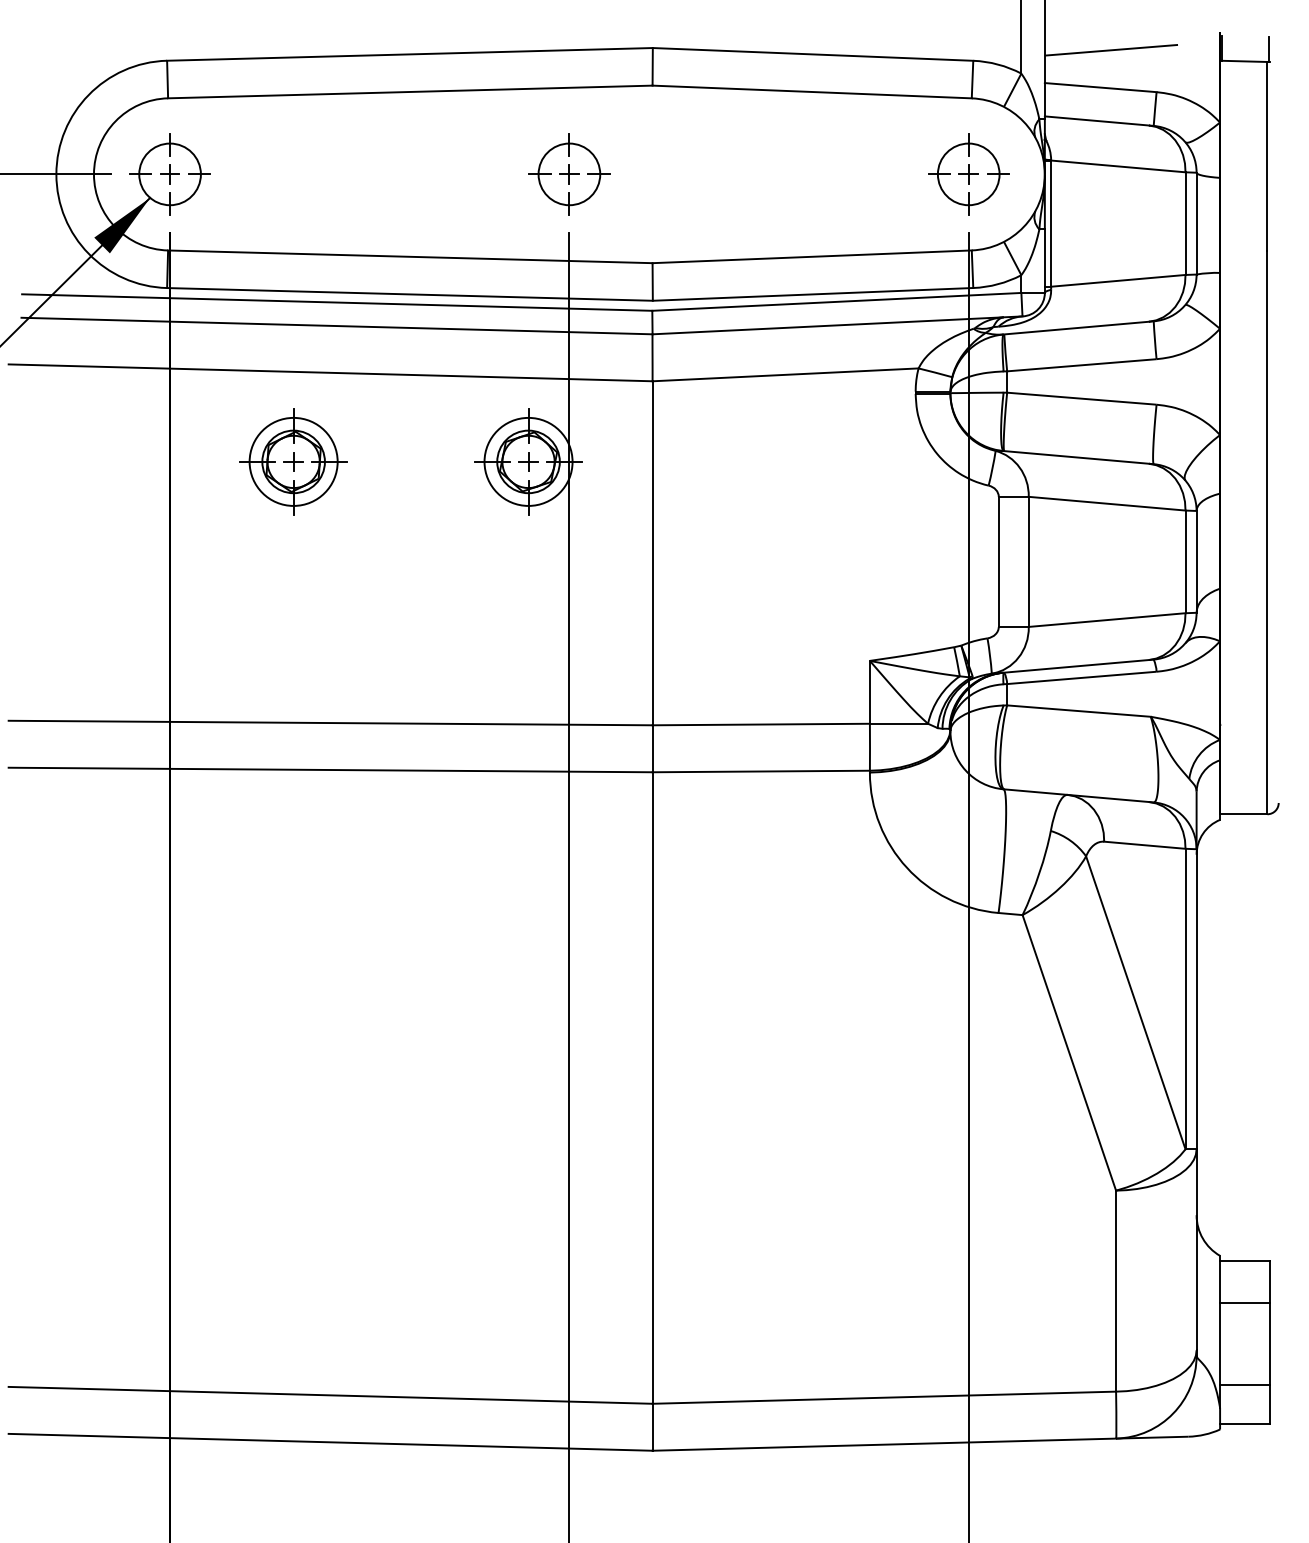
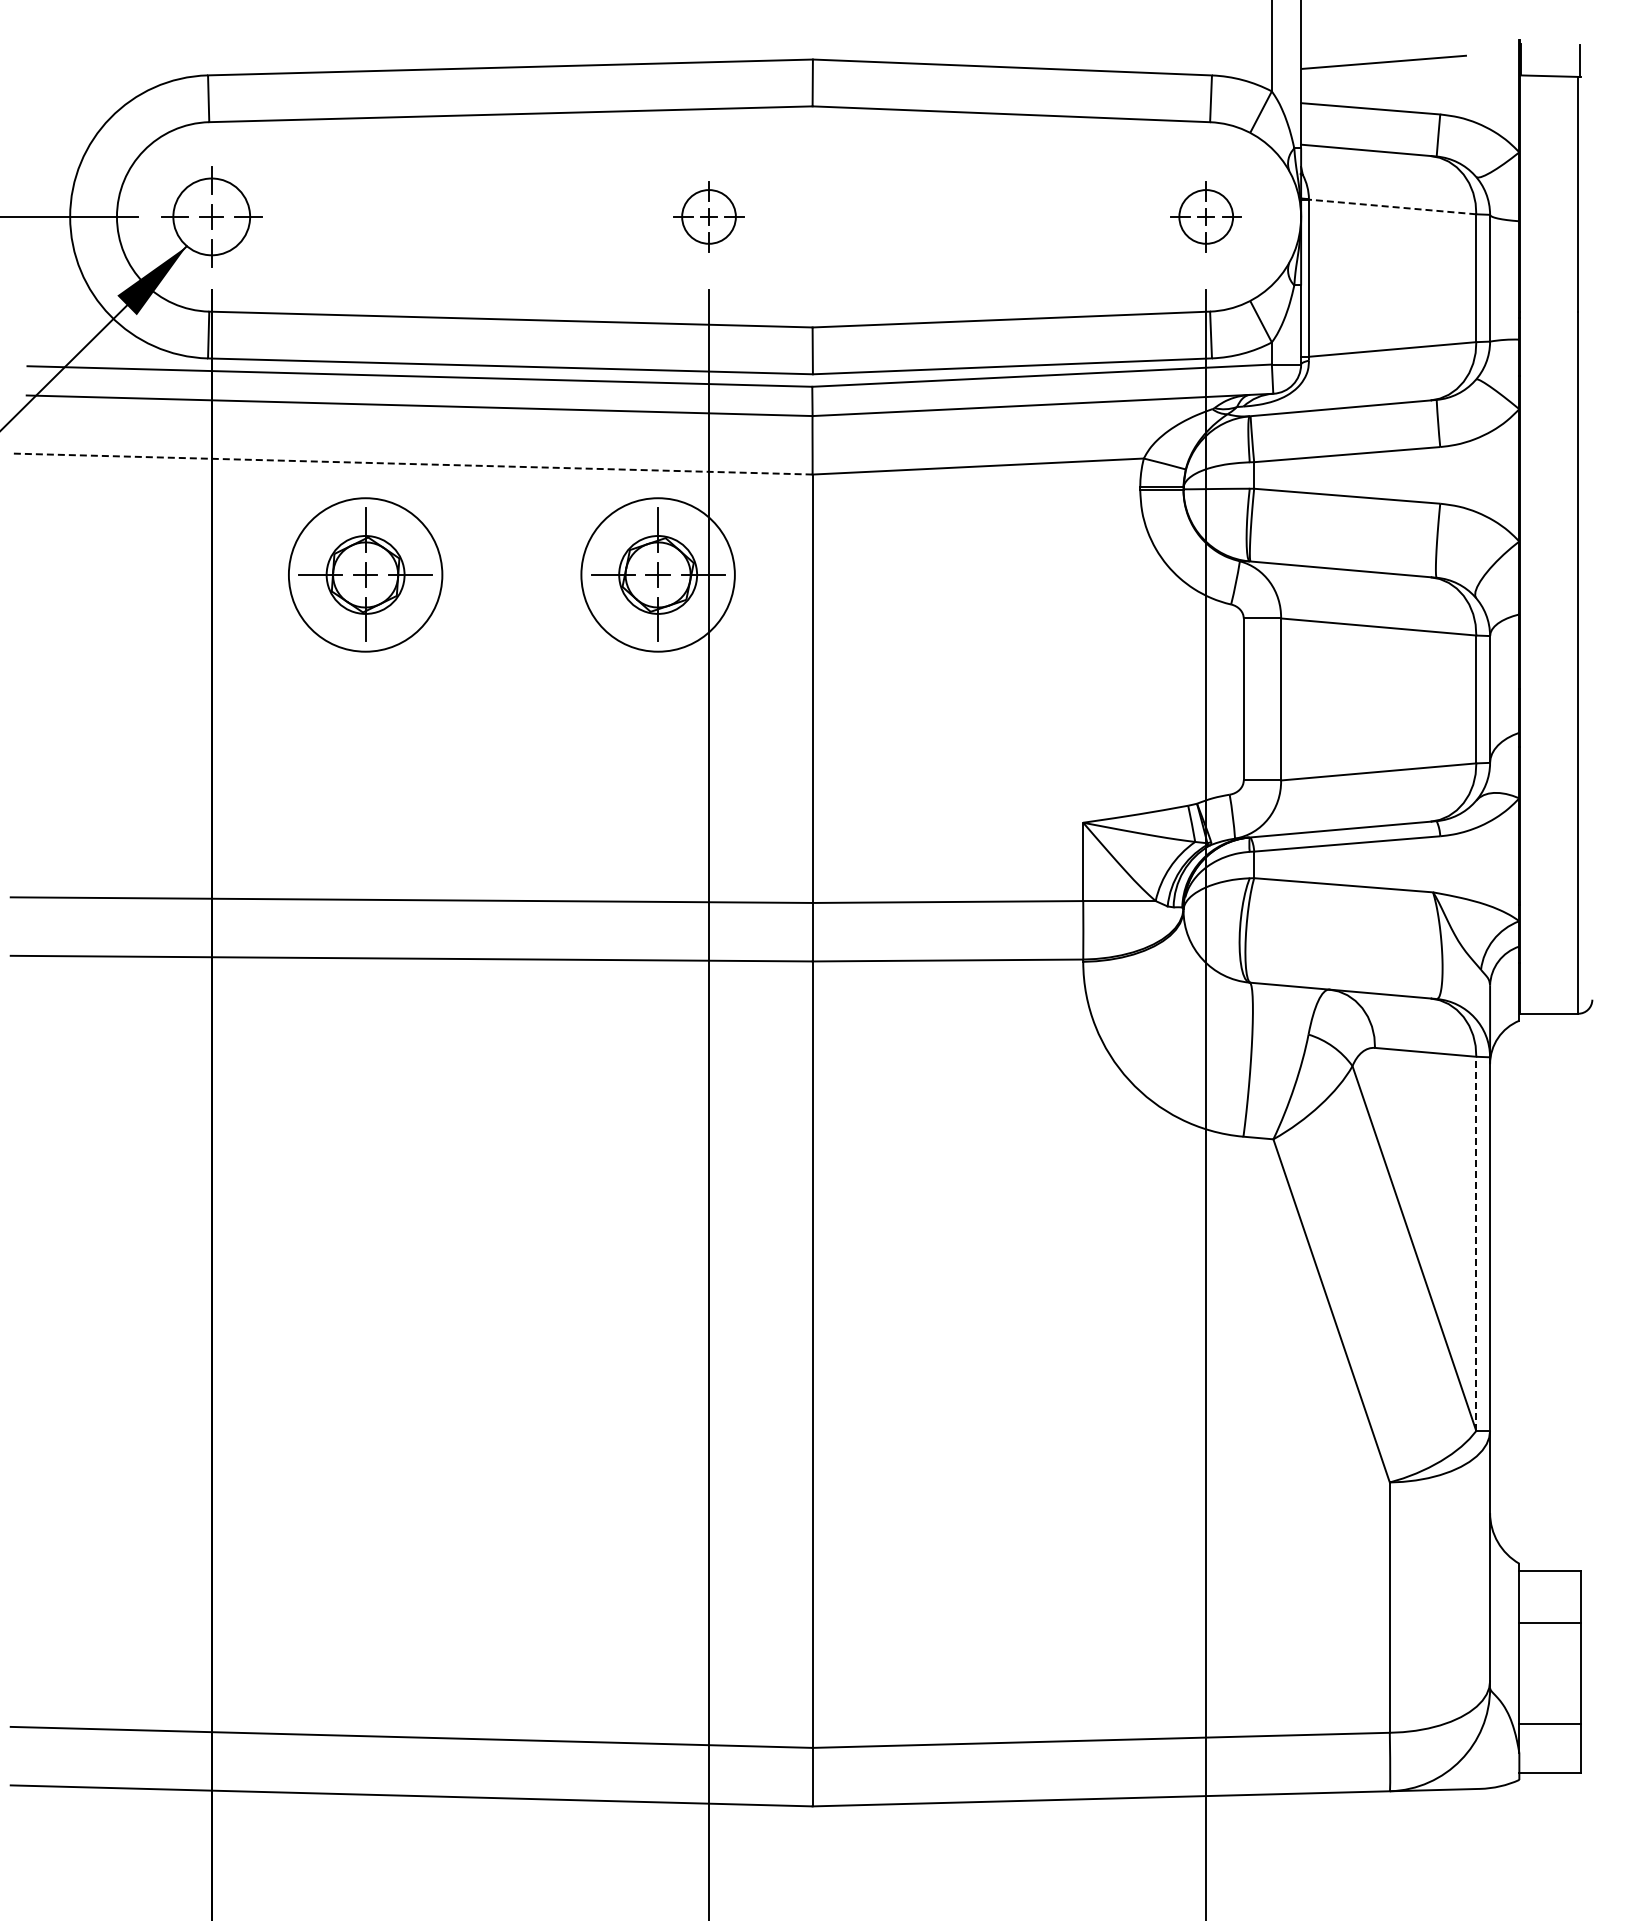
line: (1118, 166) -> (1392, 206), solid -> dashed
part: (568, 174) -> (708, 216), size x0.7
part: (968, 174) -> (1205, 216), size x0.7
line: (330, 373) -> (411, 464), solid -> dashed
circle: (293, 461) -> (365, 574), size x1.4
circle: (528, 461) -> (657, 574), size x1.4
line: (1185, 998) -> (1476, 1243), solid -> dashed

